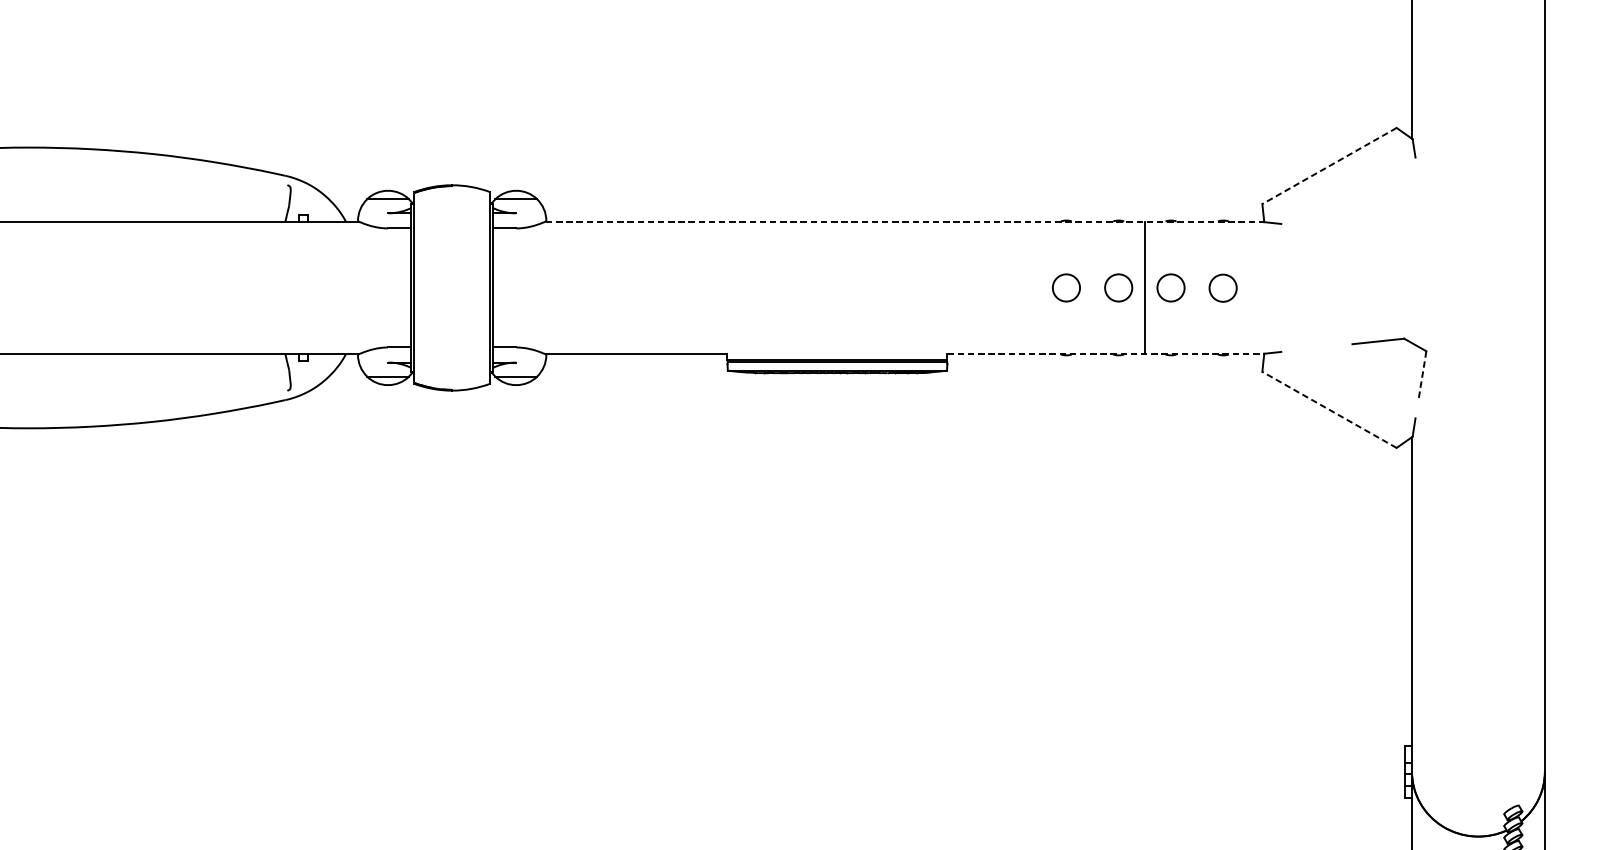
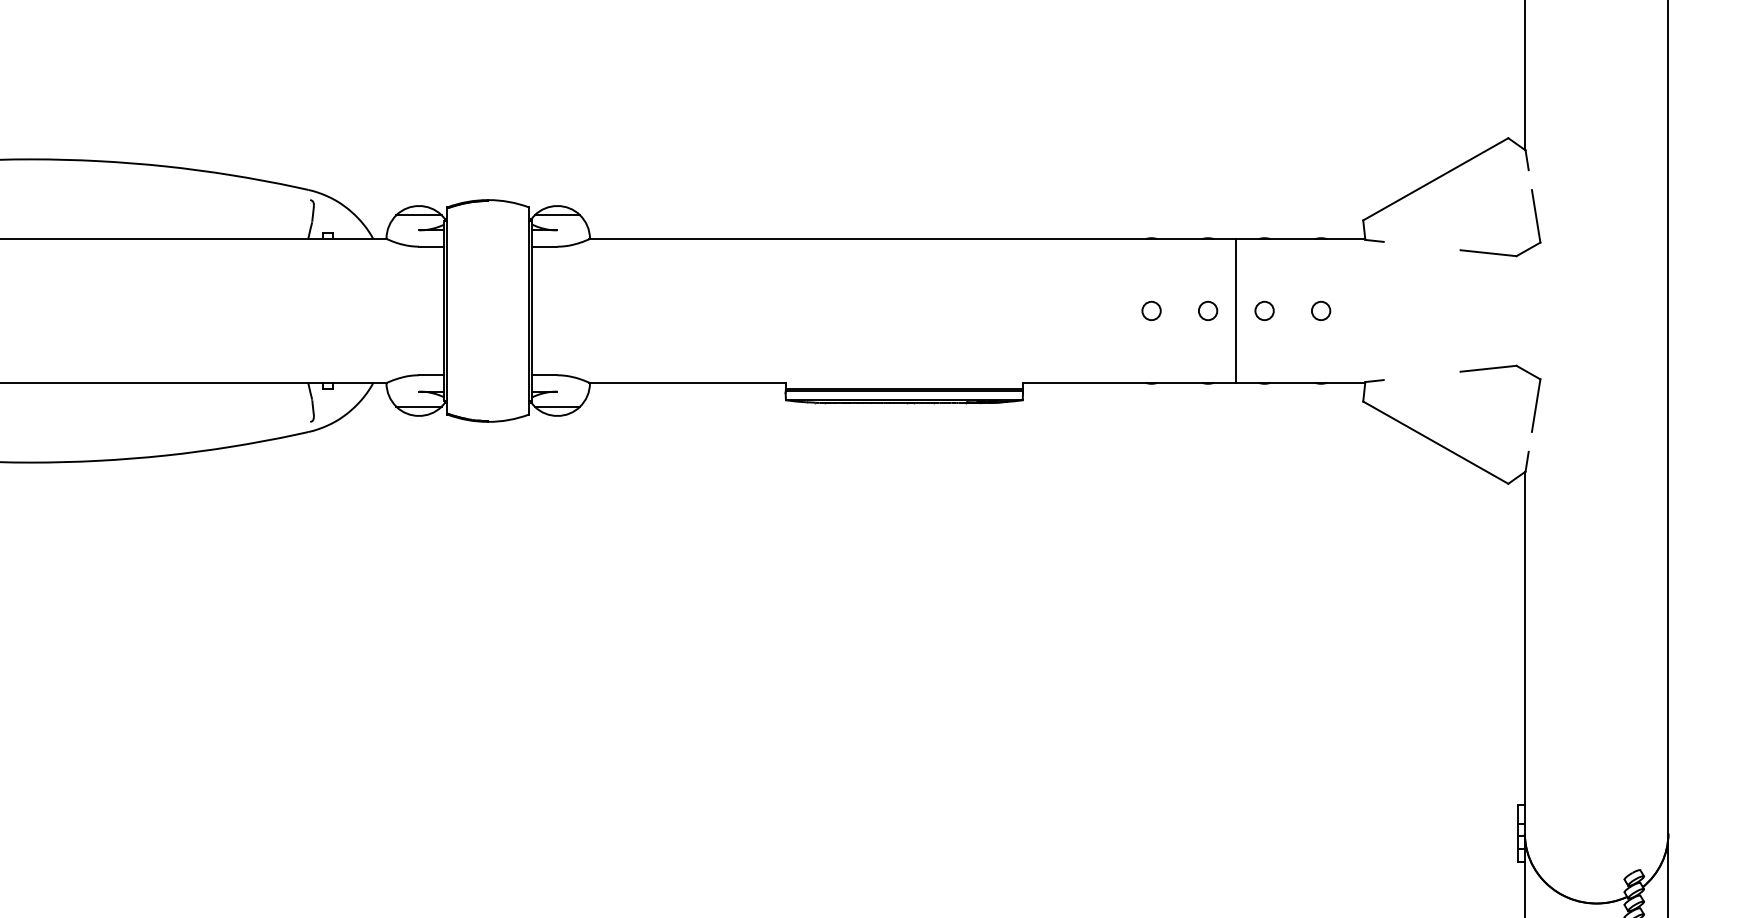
line: (1329, 166) -> (1435, 179), dashed -> solid
line: (905, 221) -> (977, 239), dashed -> solid
part: (1383, 233) -> (1494, 252), added
circle: (1066, 287) -> (1151, 310), size x0.62
circle: (1118, 287) -> (1207, 310), size x0.62
circle: (1170, 287) -> (1264, 310), size x0.62
circle: (1223, 287) -> (1321, 310), size x0.62
line: (1106, 354) -> (1194, 382), dashed -> solid
line: (1422, 375) -> (1536, 405), dashed -> solid
line: (1329, 409) -> (1435, 442), dashed -> solid

